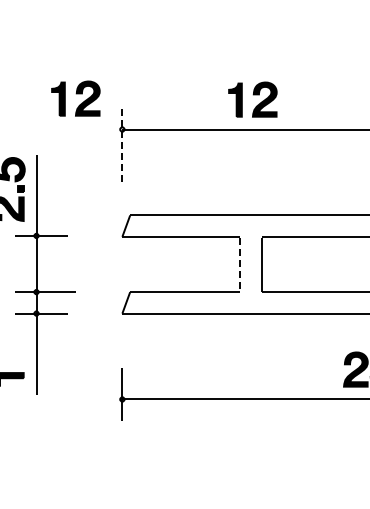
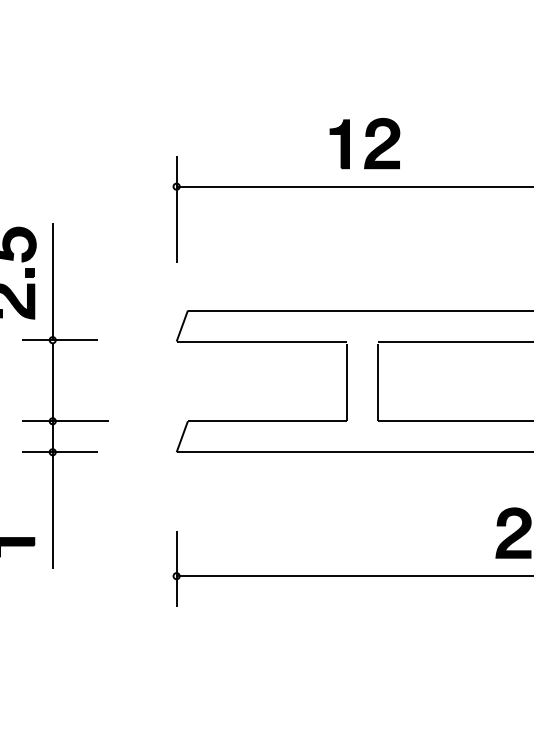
part: (75, 98) -> (109, 141), removed
line: (122, 144) -> (176, 208), dashed -> solid
line: (240, 265) -> (347, 382), dashed -> solid

